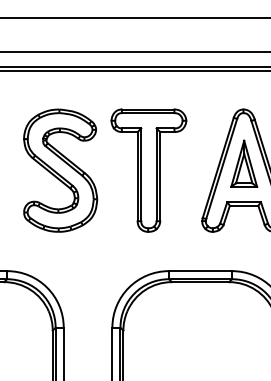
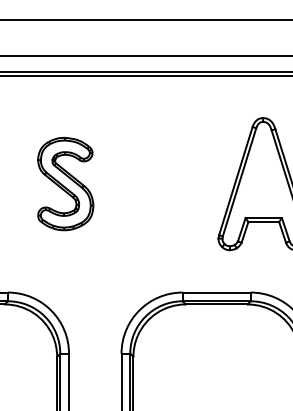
part: (244, 163) -> (264, 176), removed
part: (60, 170) -> (65, 183), size x0.7
part: (148, 170) -> (160, 183), removed

